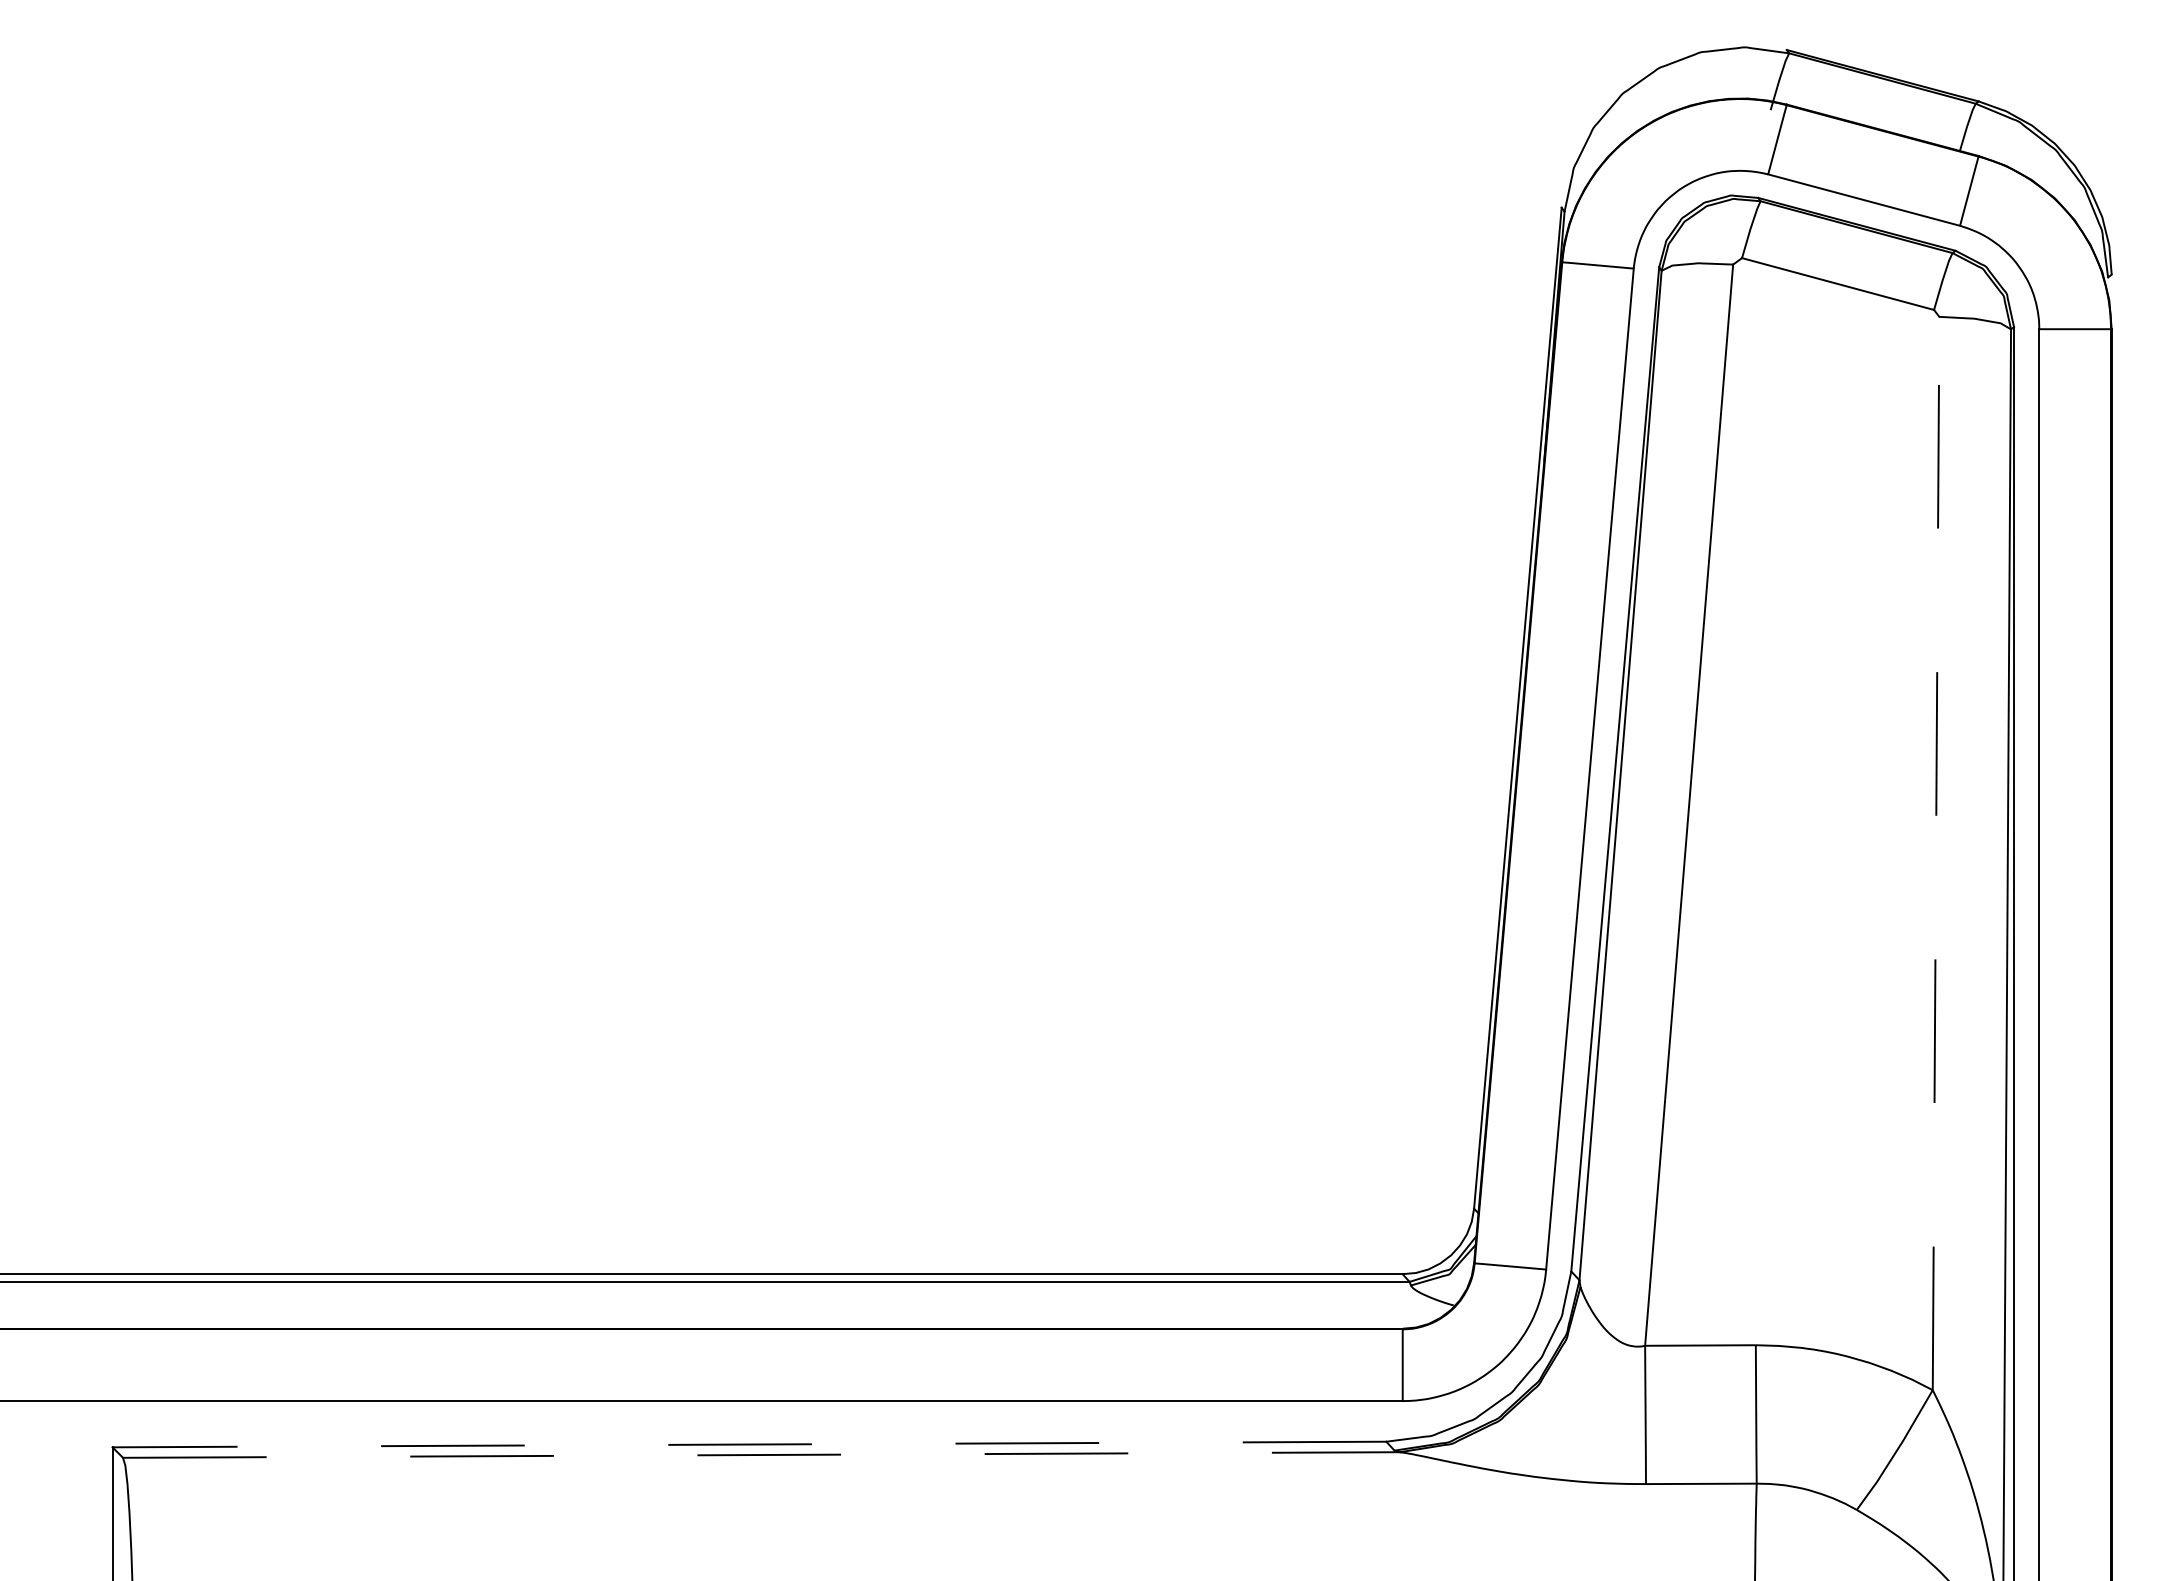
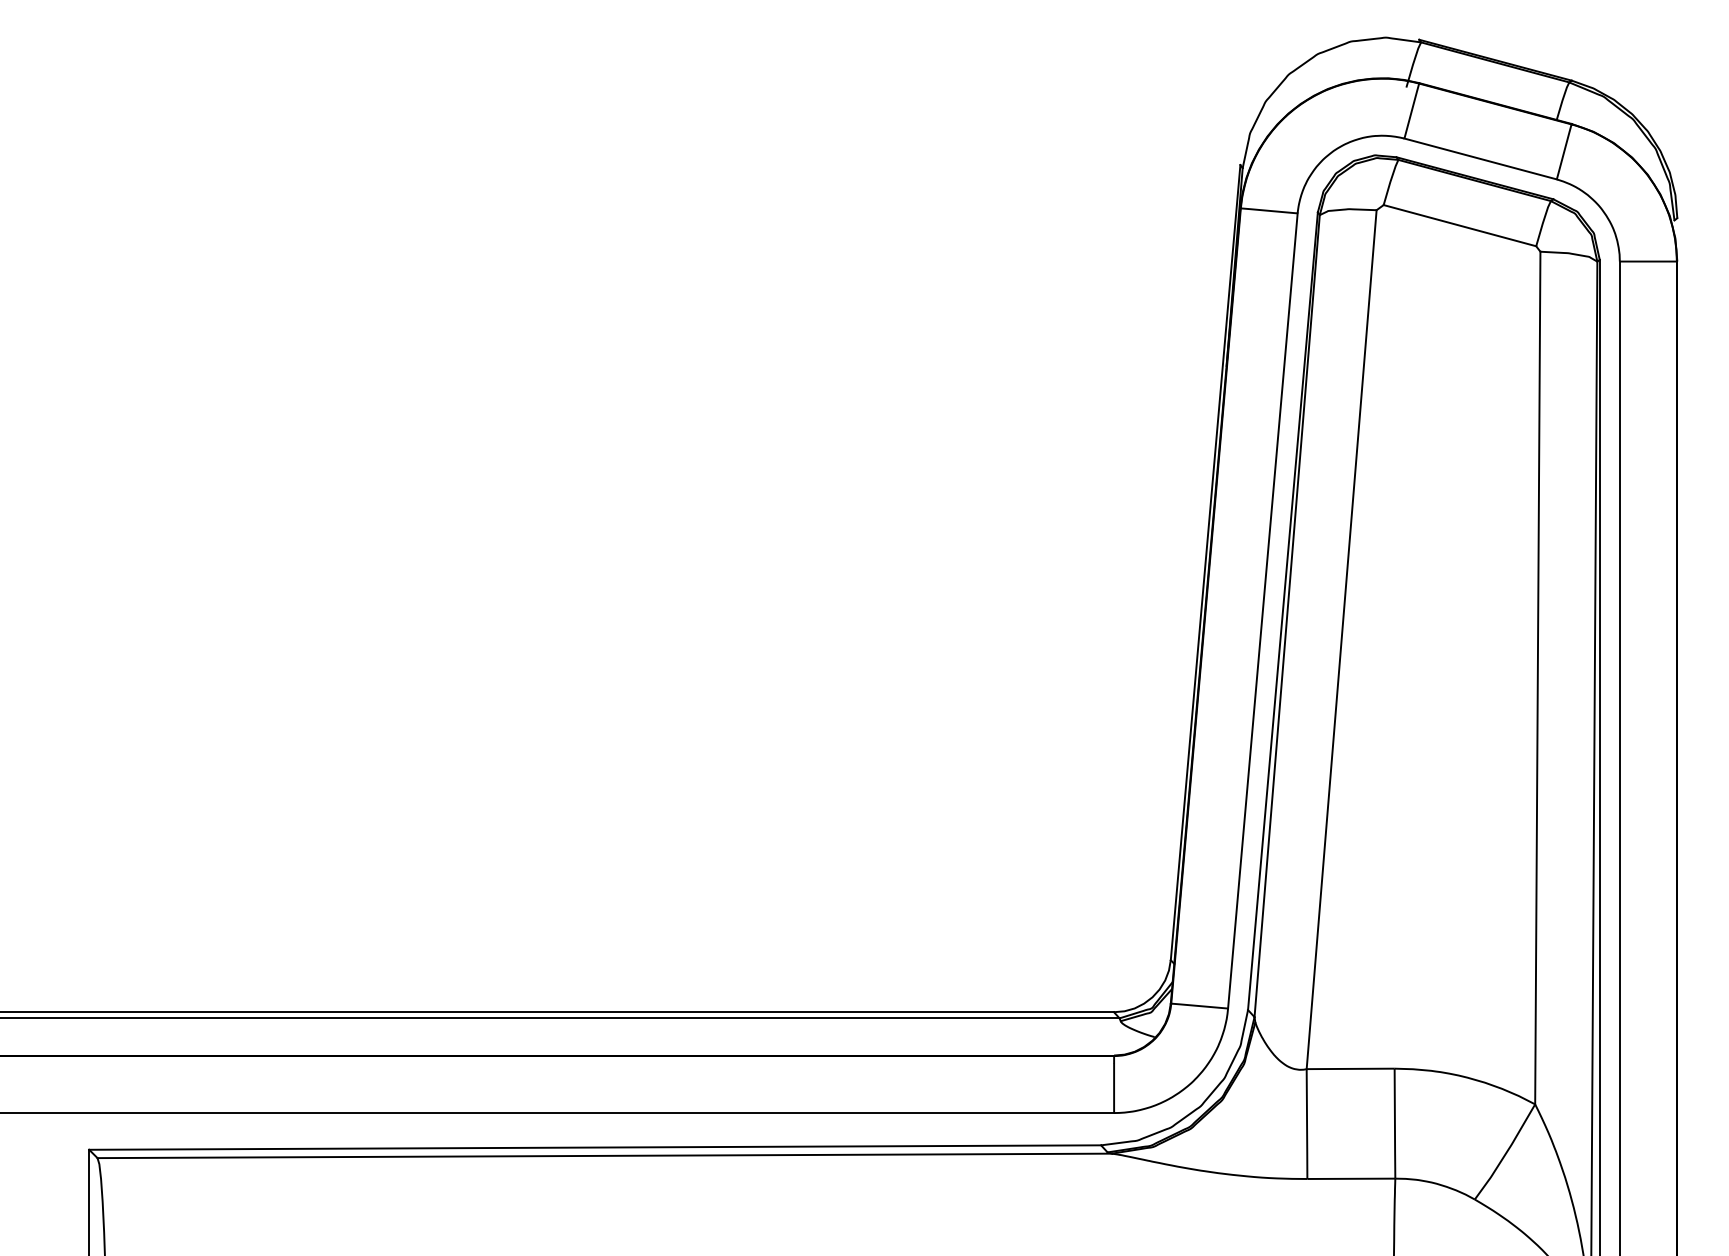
line: (1936, 853) -> (1538, 678), dashed -> solid
line: (749, 1444) -> (595, 1147), dashed -> solid
line: (761, 1455) -> (604, 1156), dashed -> solid

